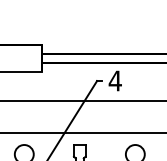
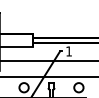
text: (114, 81) -> (68, 51), 4 -> 1

